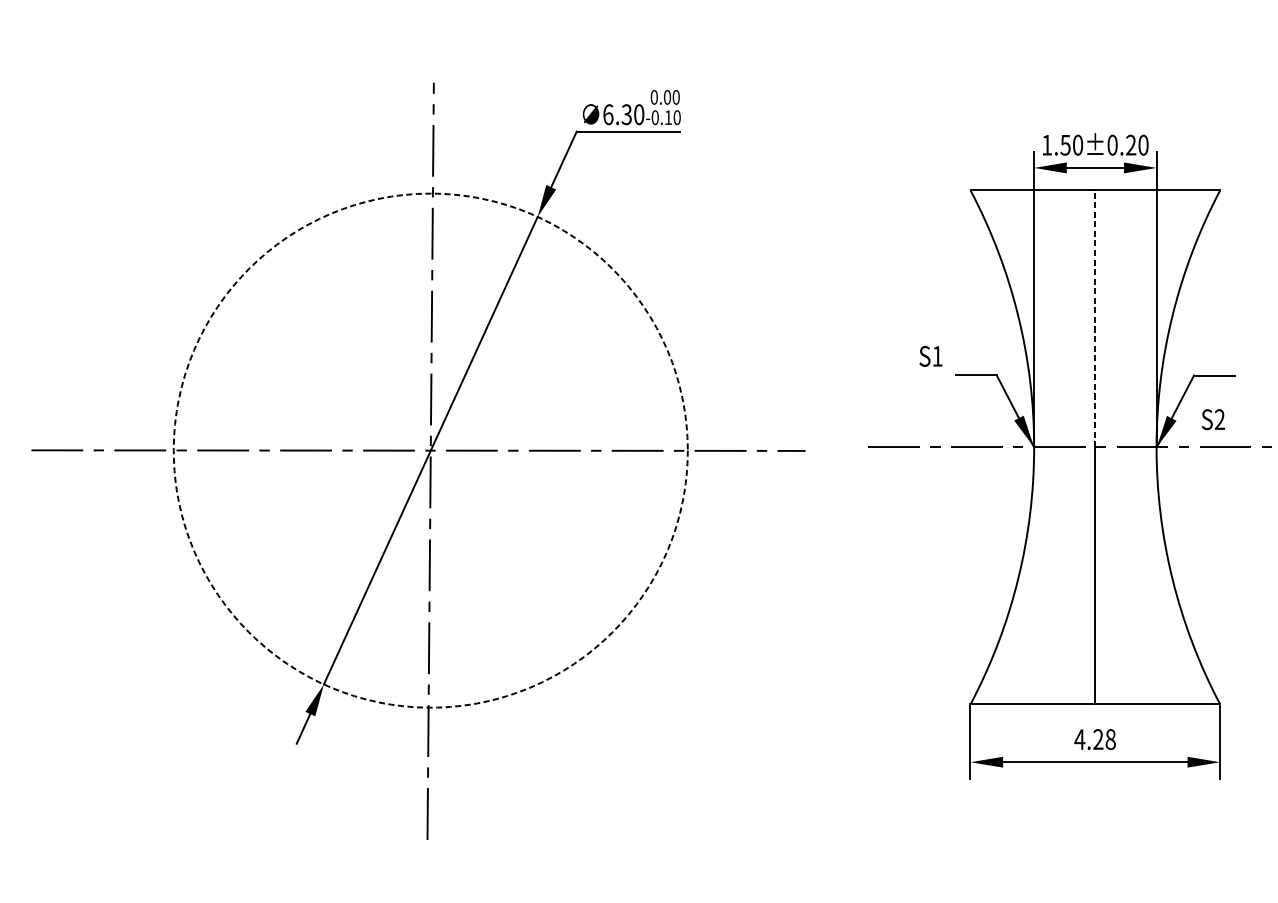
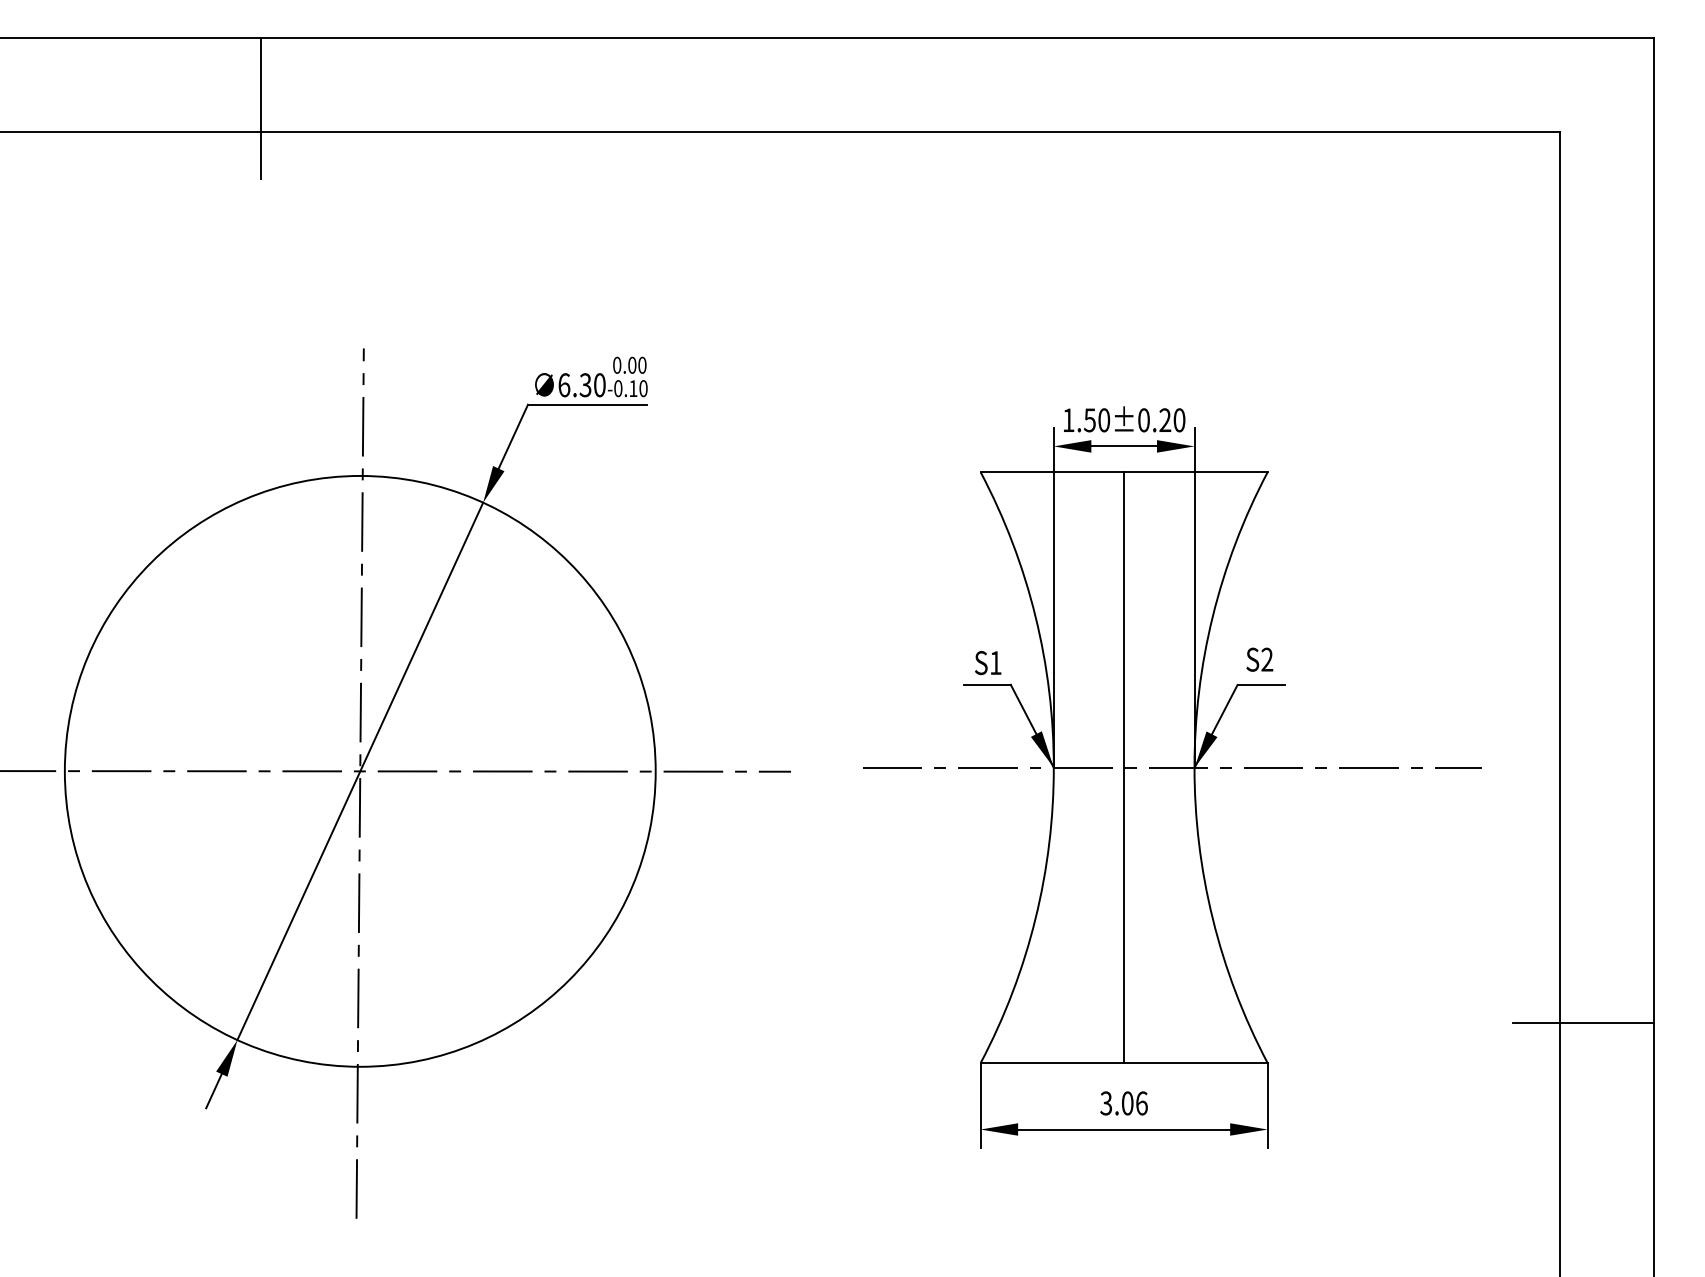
line: (1095, 318) -> (1124, 619), dashed -> solid
text: (931, 356) -> (988, 663), moved
text: (1213, 419) -> (1259, 659), moved
circle: (430, 449) -> (359, 770), dashed -> solid
text: (1094, 739) -> (1123, 1103), 4.28 -> 3.06

